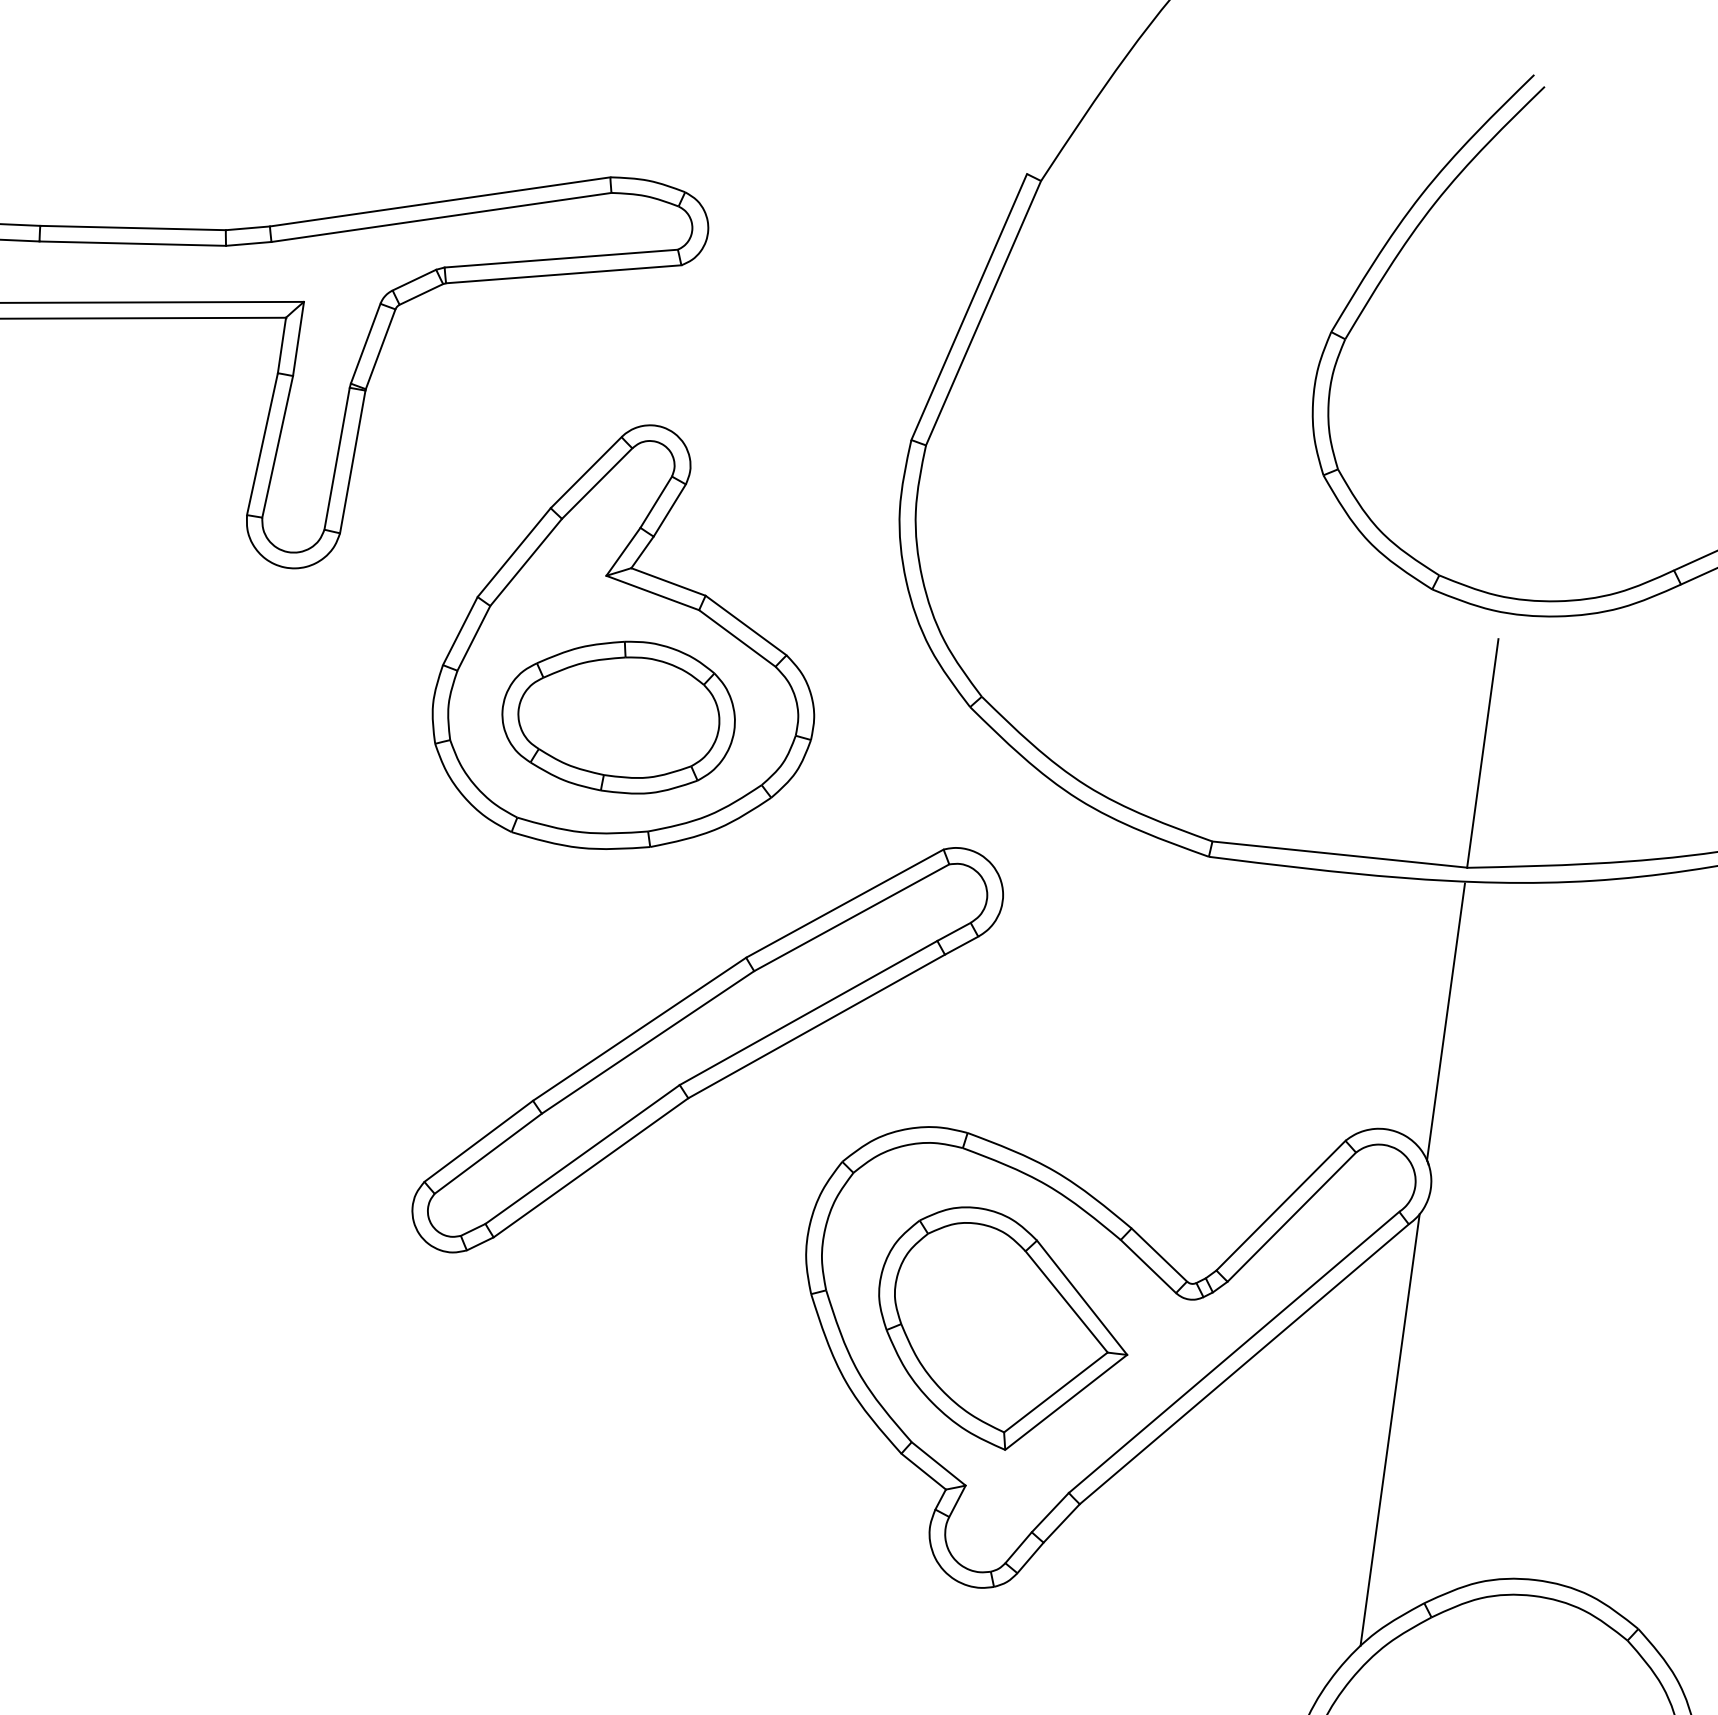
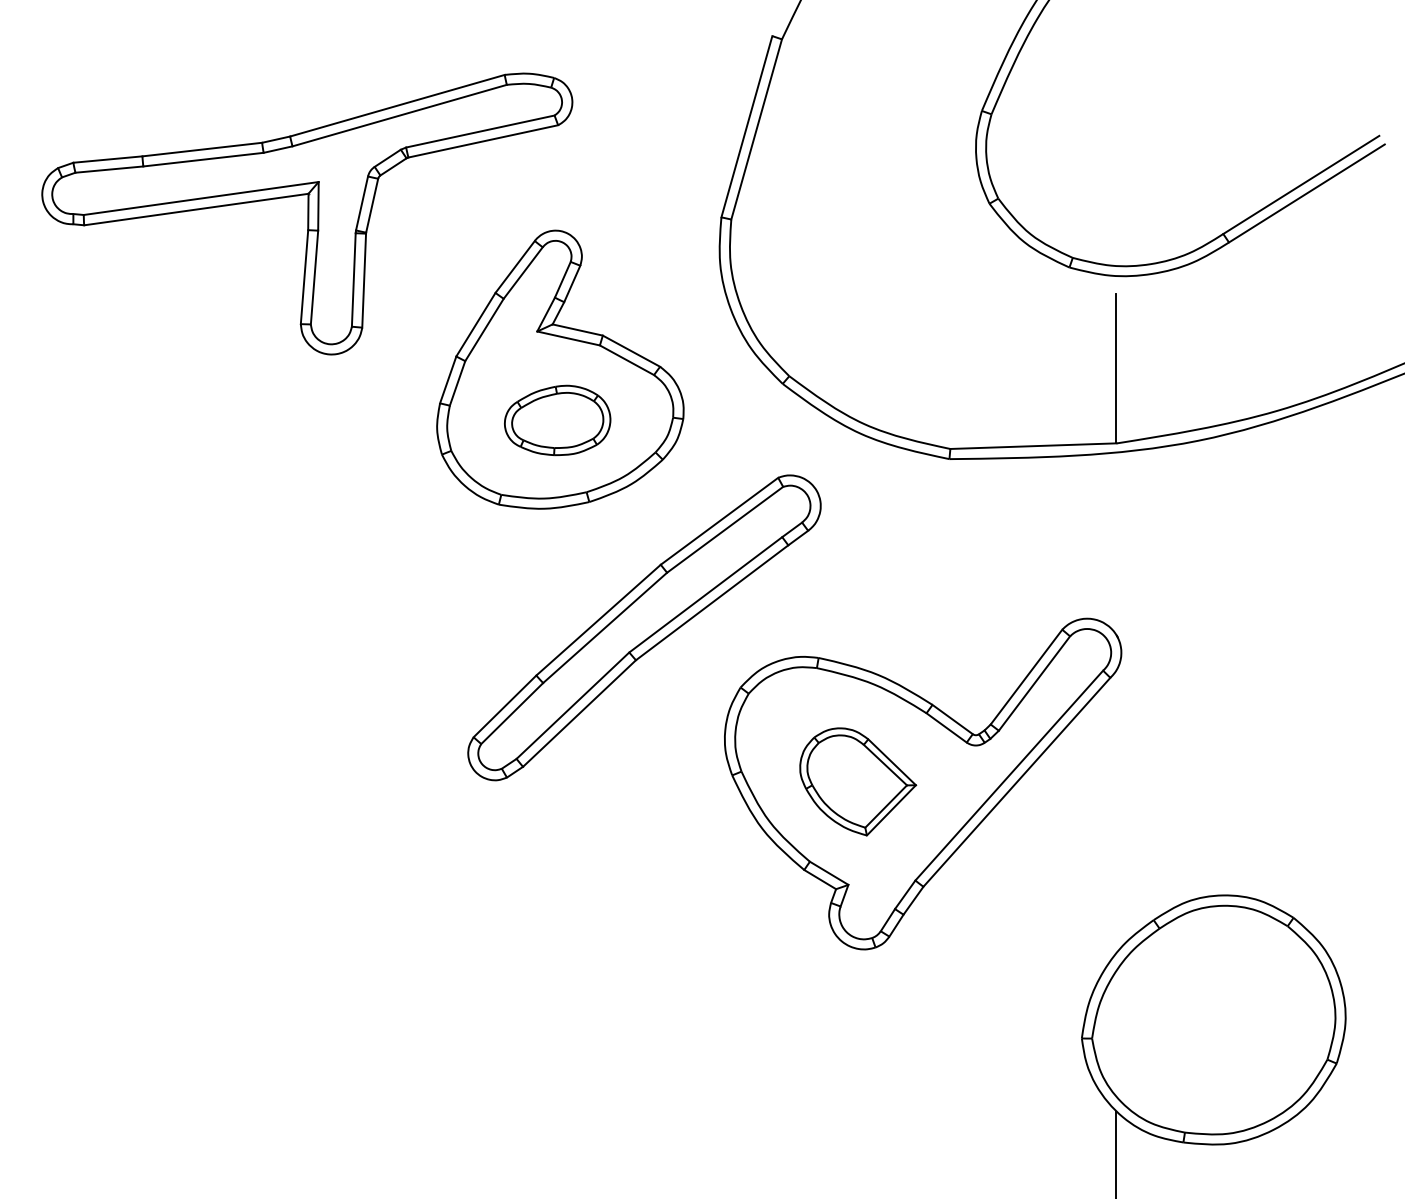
part: (618, 715) -> (557, 420), size x0.7
line: (1446, 1022) -> (1116, 544), removed
part: (1001, 1329) -> (857, 781), size x0.7
line: (1390, 1429) -> (1116, 811), removed

